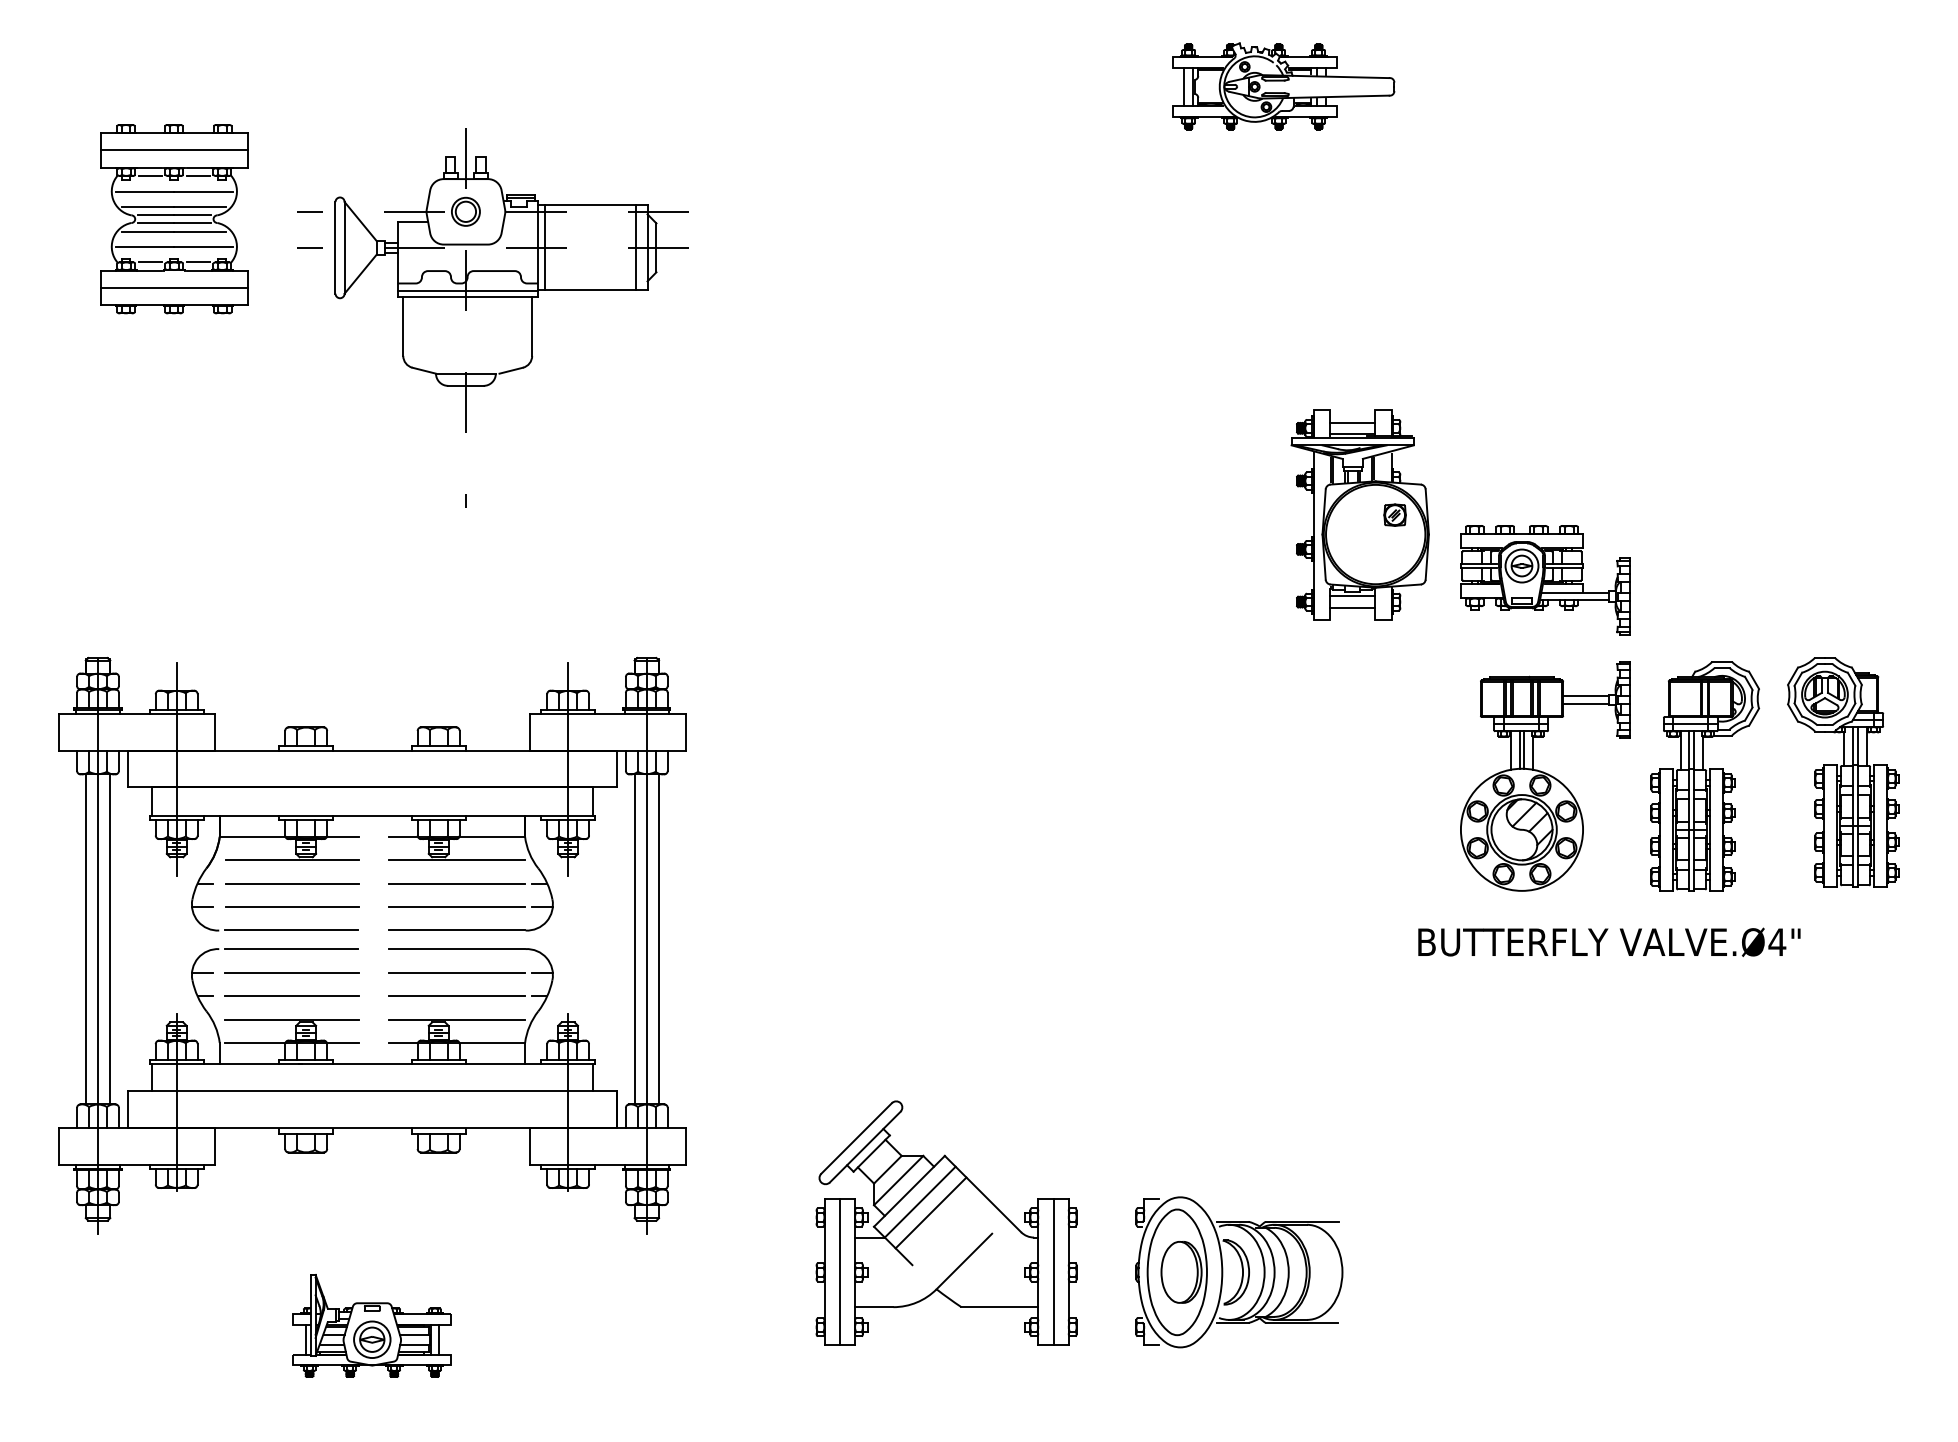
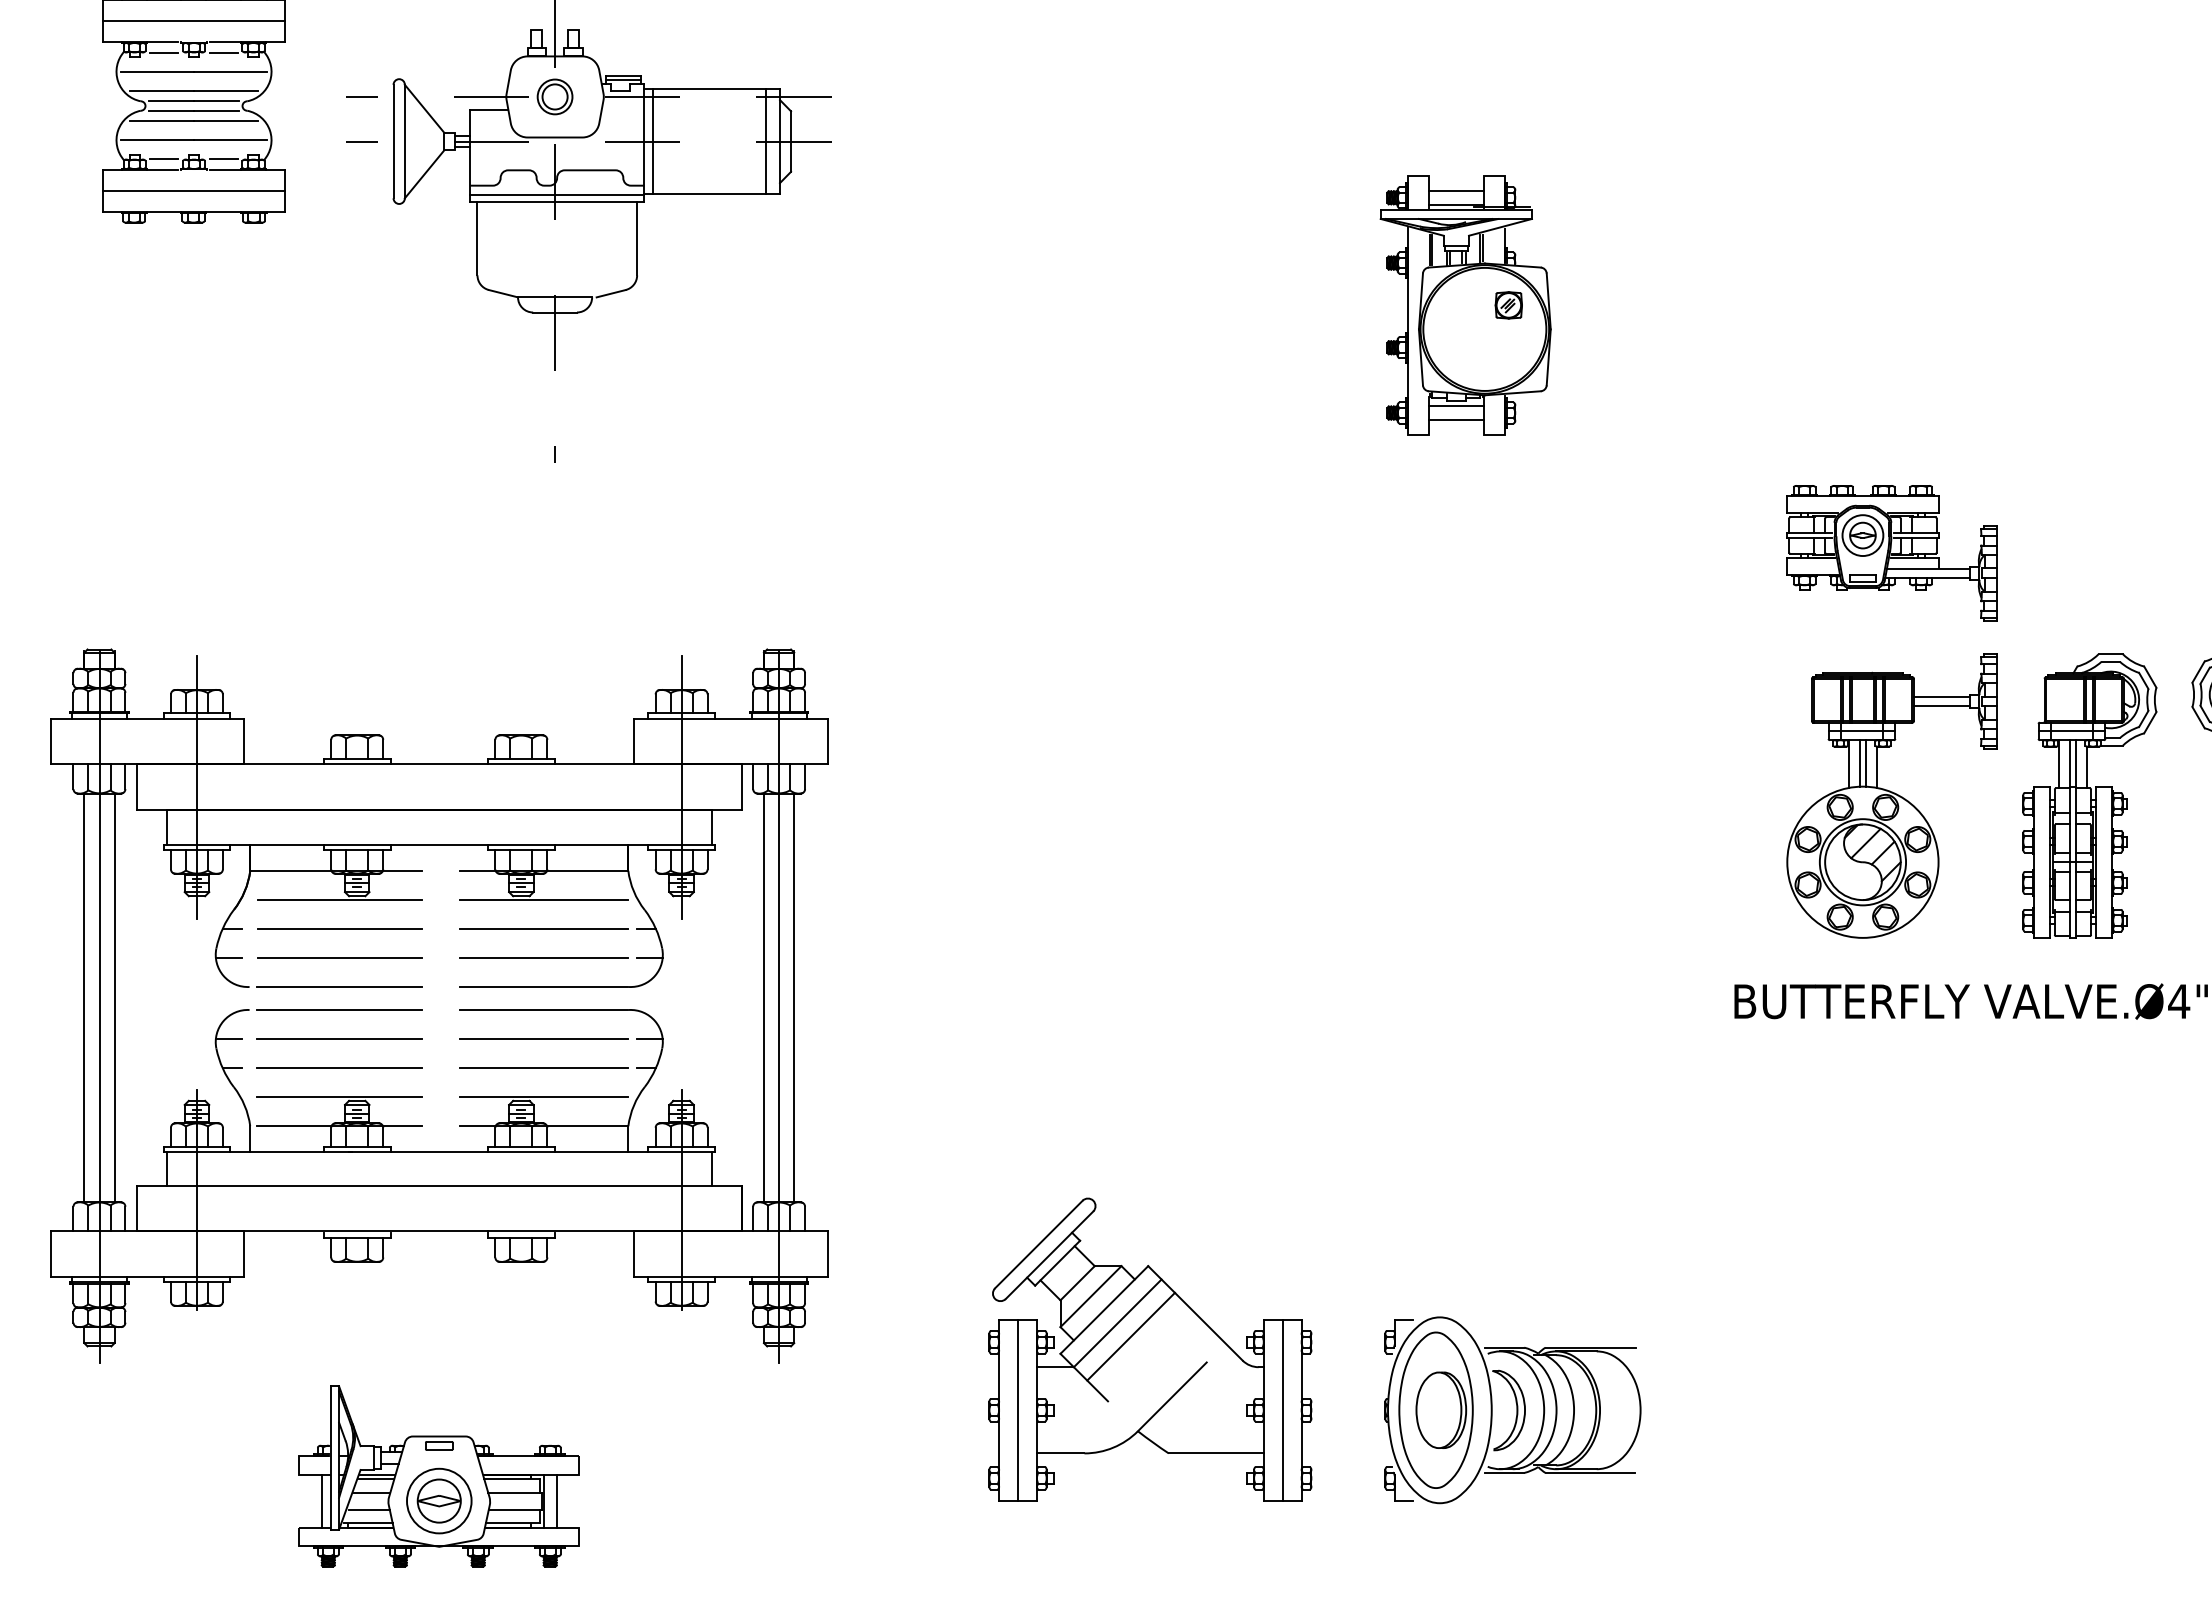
part: (1359, 514) -> (1464, 304), moved
part: (371, 1325) -> (438, 1476), size x1.43

